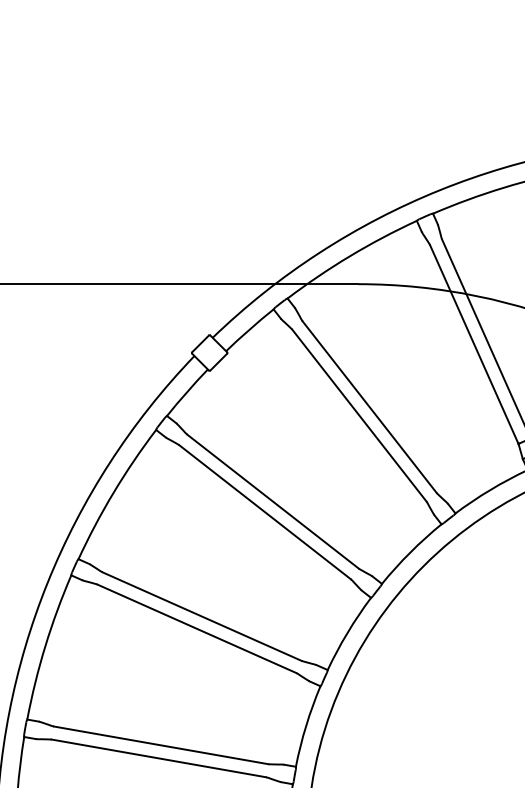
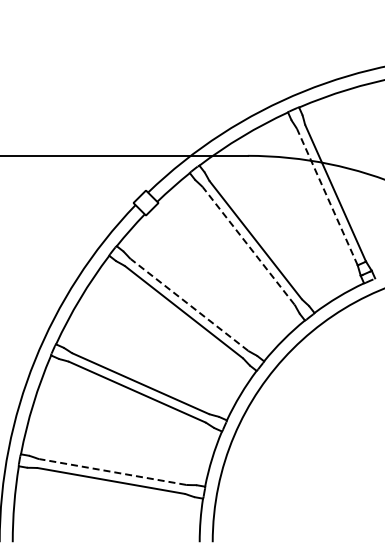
line: (474, 344) -> (327, 197), solid -> dashed
line: (359, 414) -> (248, 245), solid -> dashed
line: (273, 501) -> (189, 304), solid -> dashed
line: (160, 746) -> (112, 472), solid -> dashed

